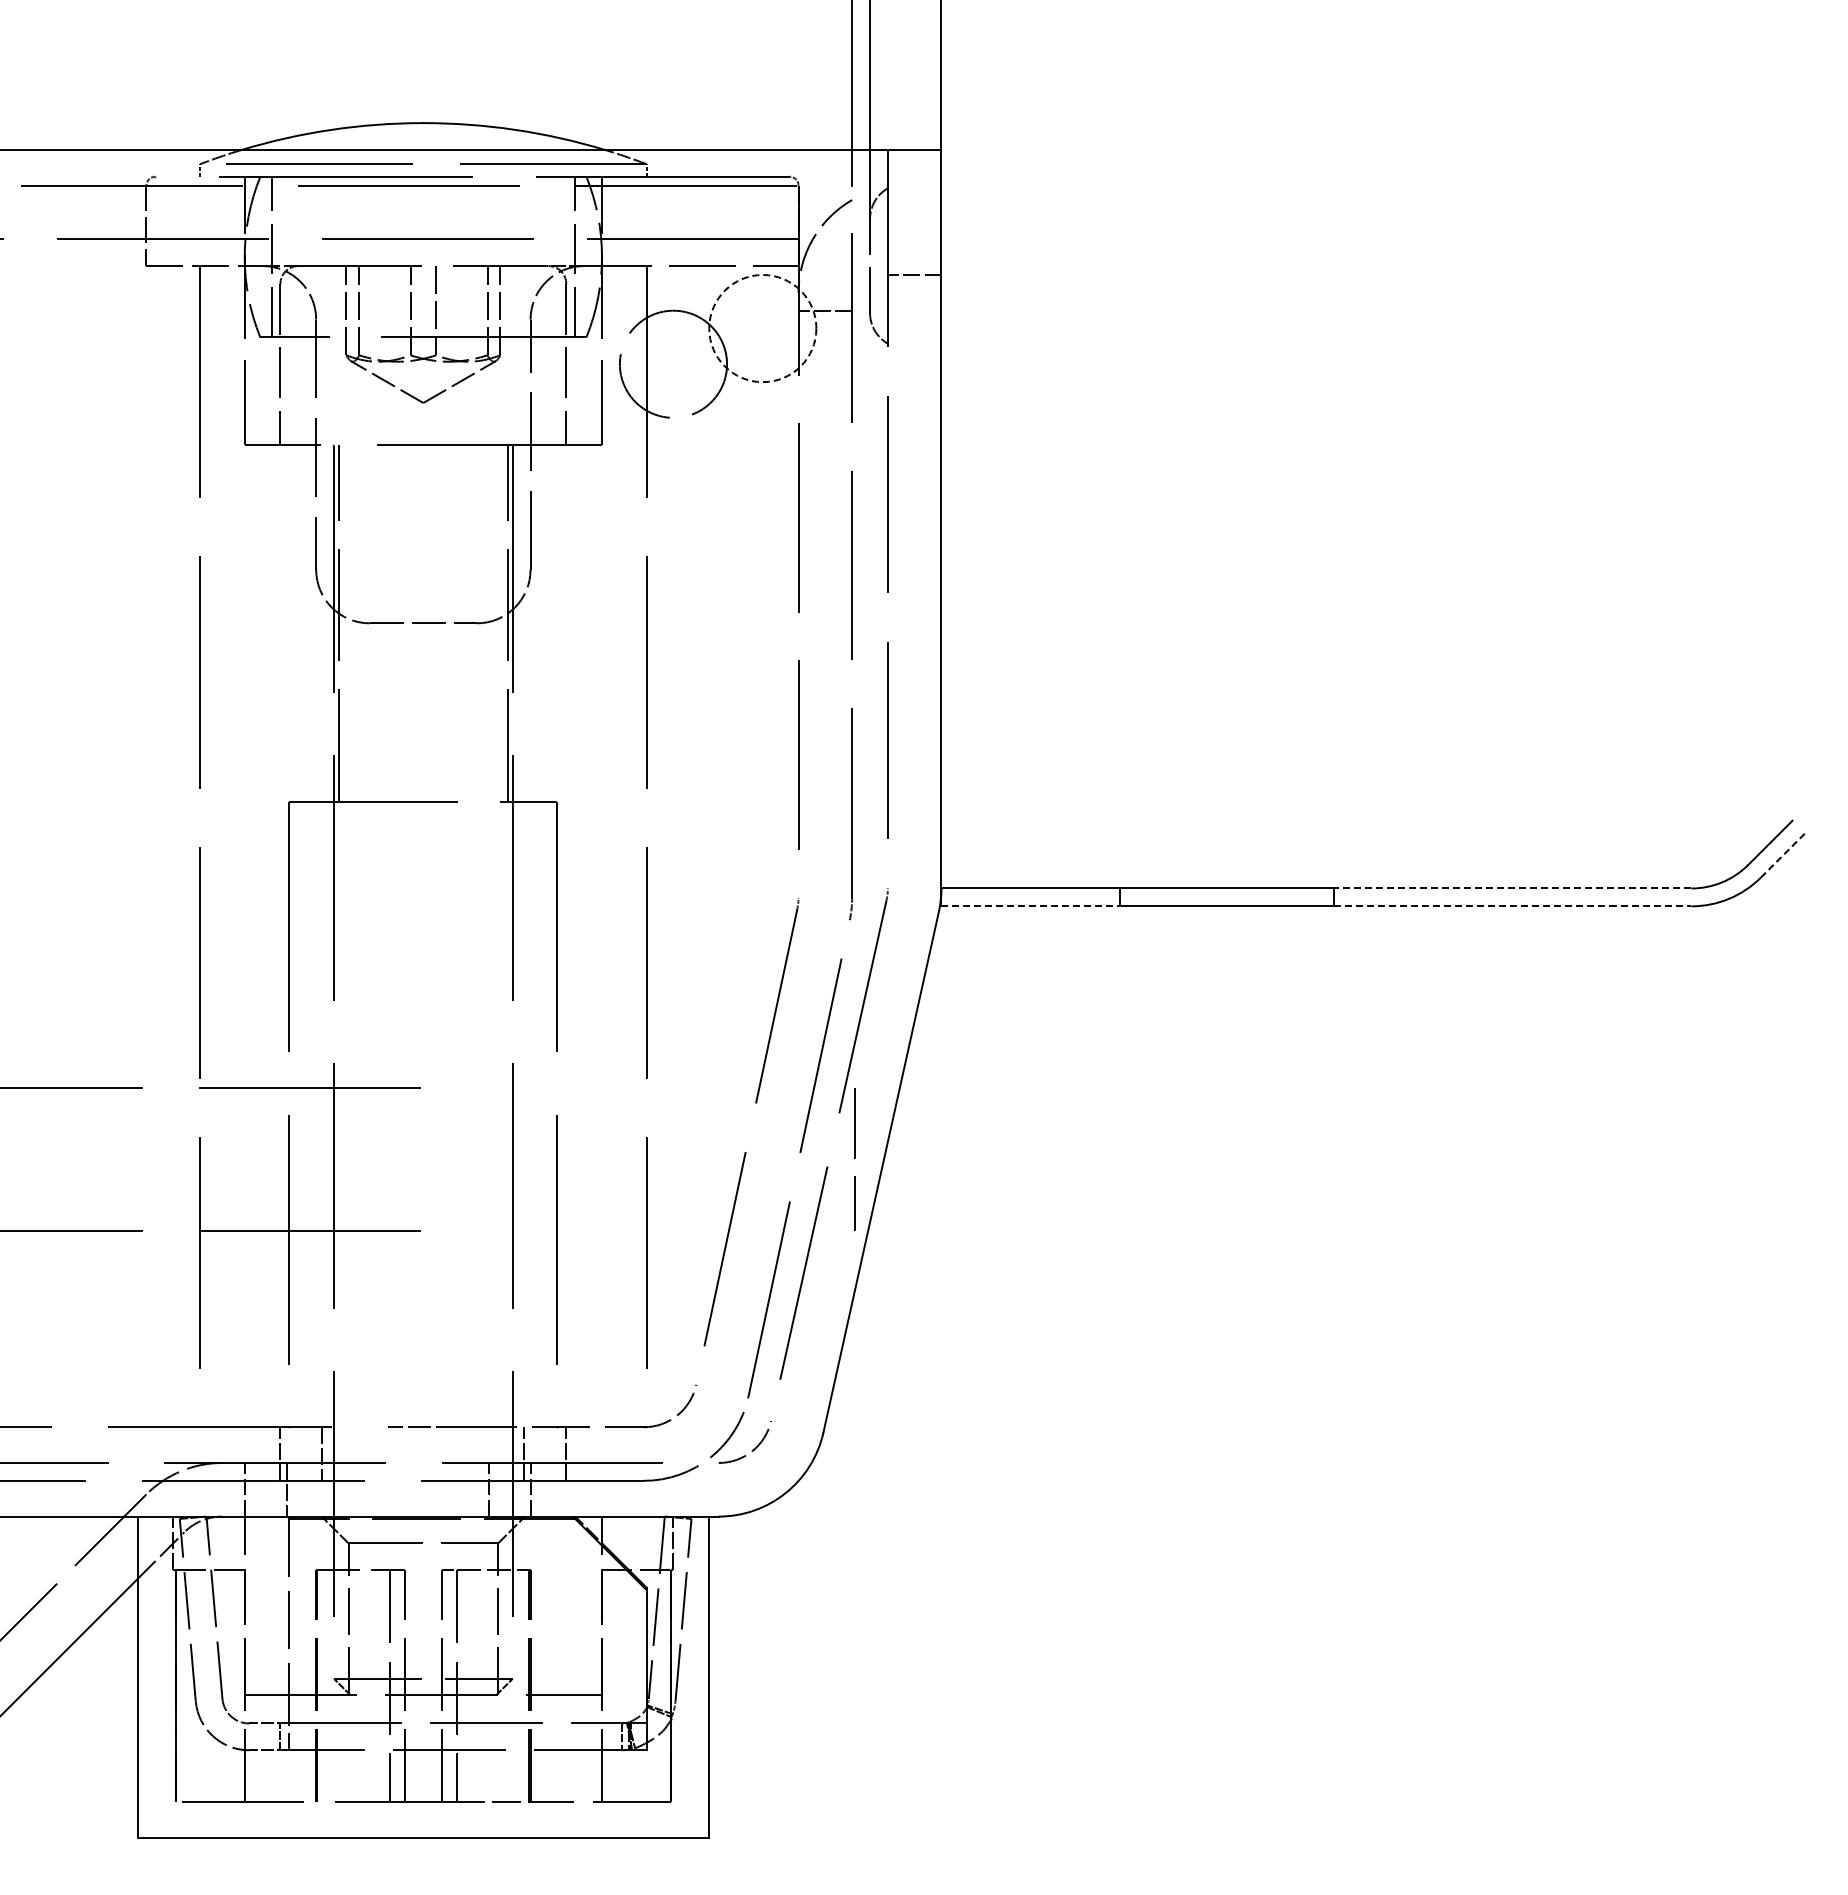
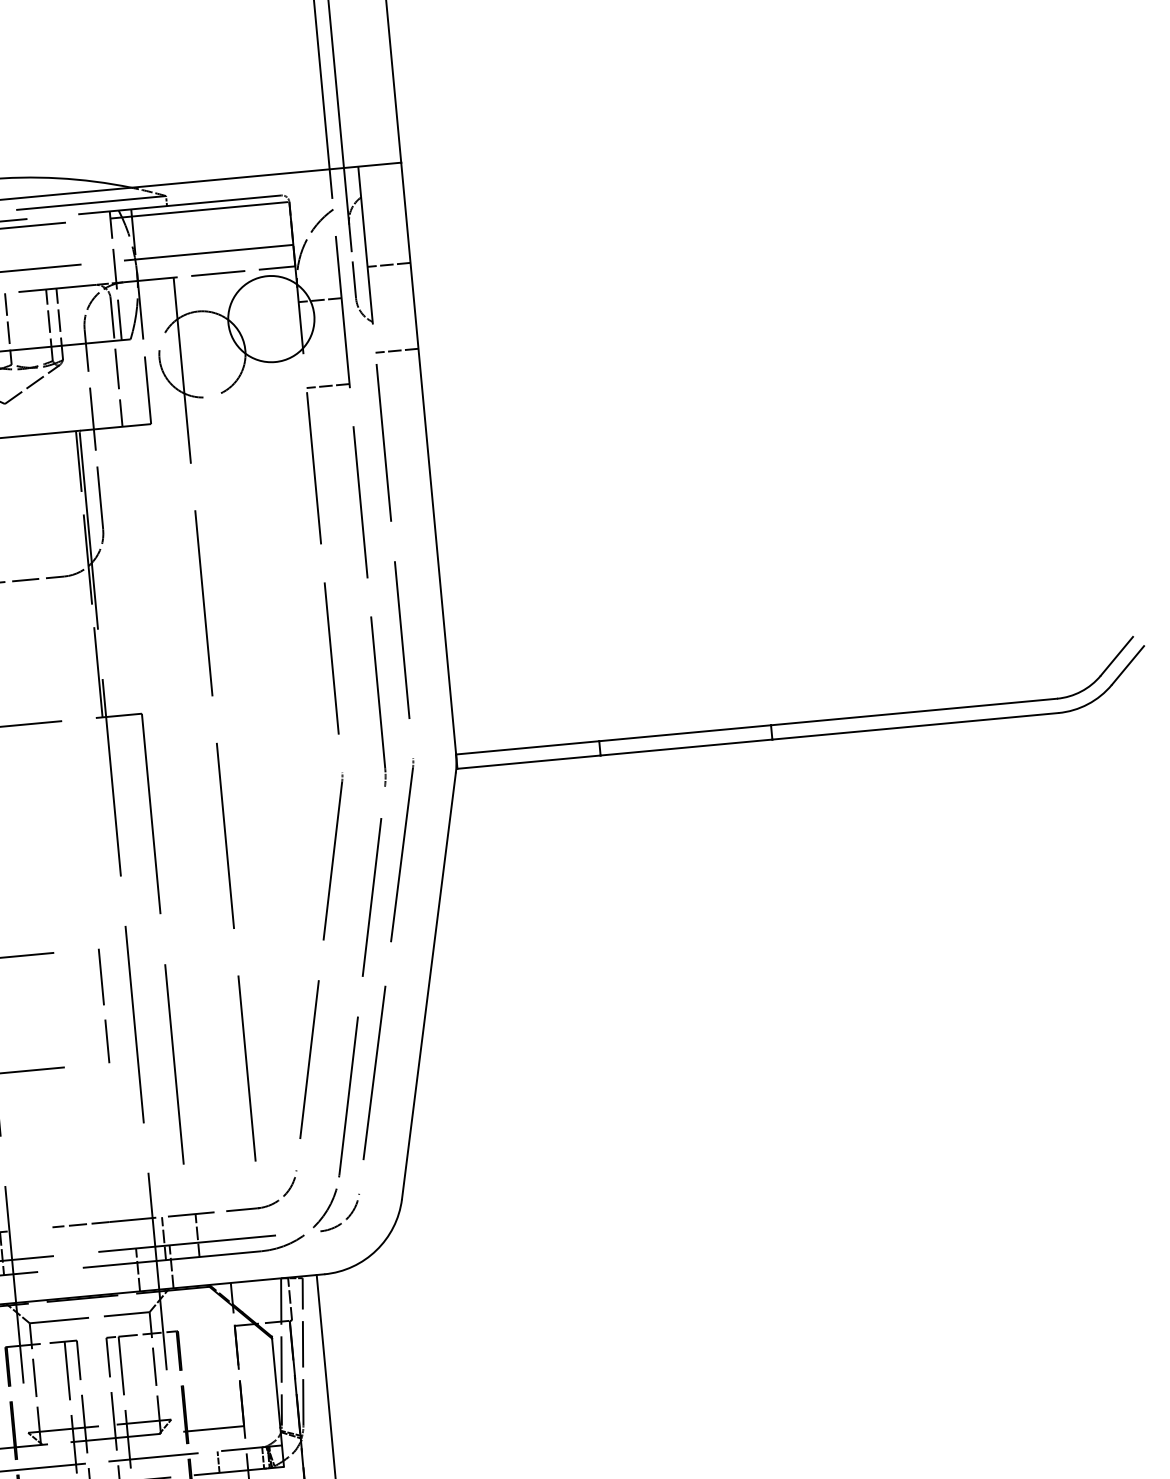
circle: (762, 328) -> (271, 319), dashed -> solid
line: (914, 382) -> (396, 351), added
line: (825, 417) -> (328, 385), added
line: (1783, 855) -> (1128, 665), dashed -> solid
line: (1512, 888) -> (913, 712), dashed -> solid
line: (1031, 906) -> (529, 762), dashed -> solid
line: (1513, 906) -> (915, 726), dashed -> solid
line: (854, 1158) -> (103, 1005), moved
line: (566, 1736) -> (218, 1461), added

